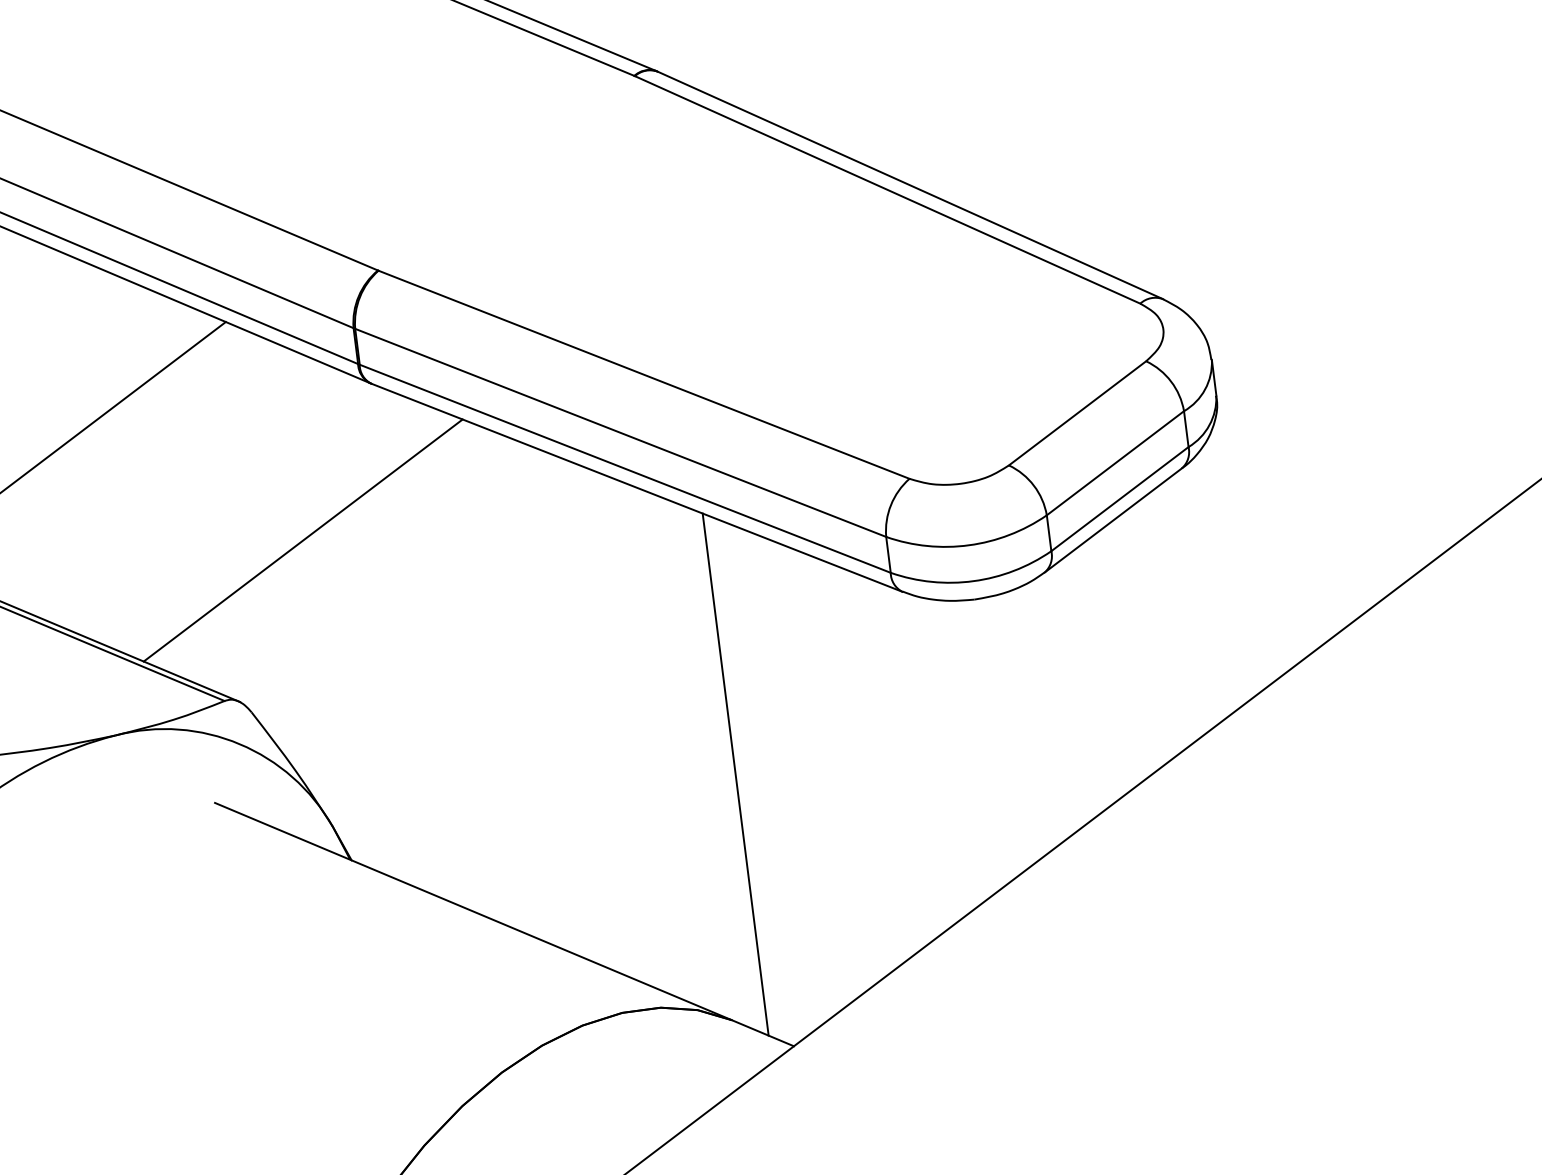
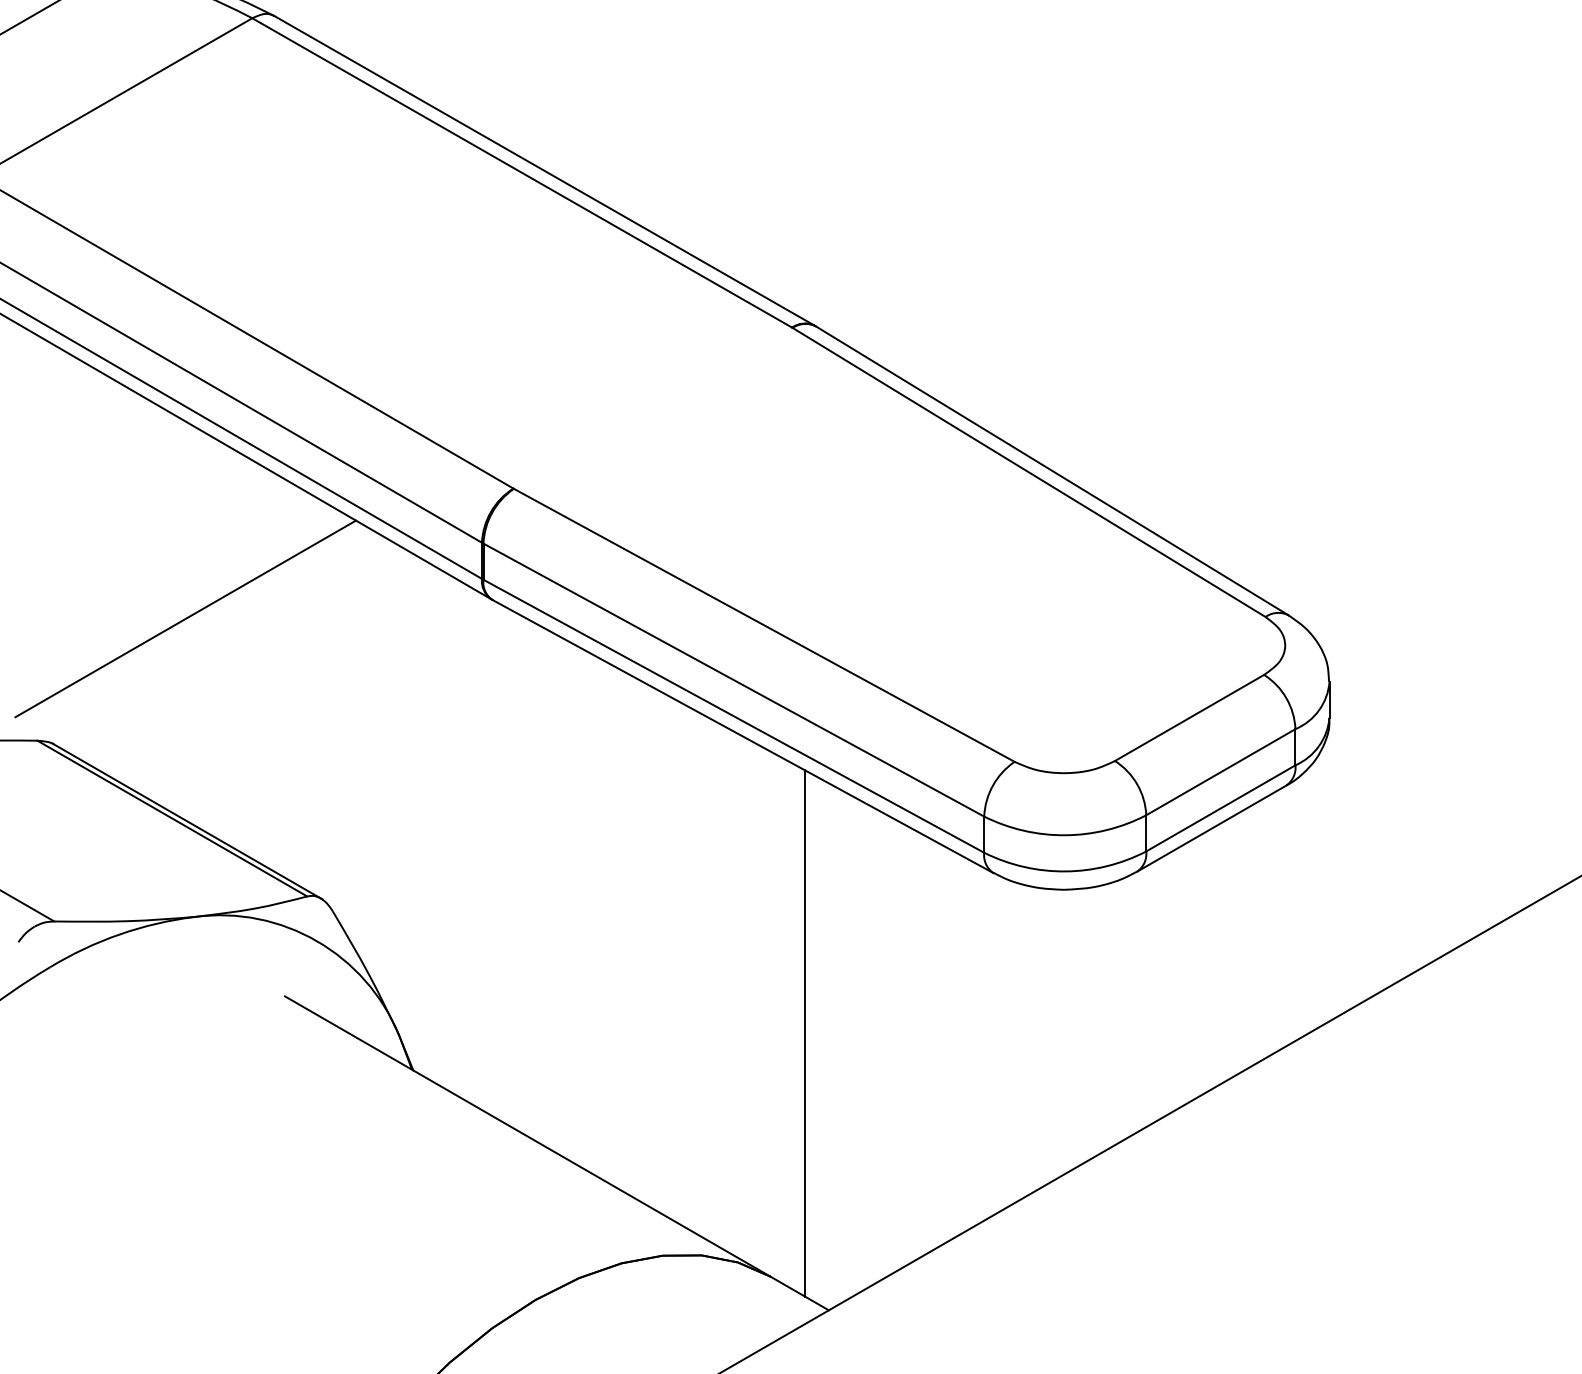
line: (303, 539) -> (405, 746), removed

